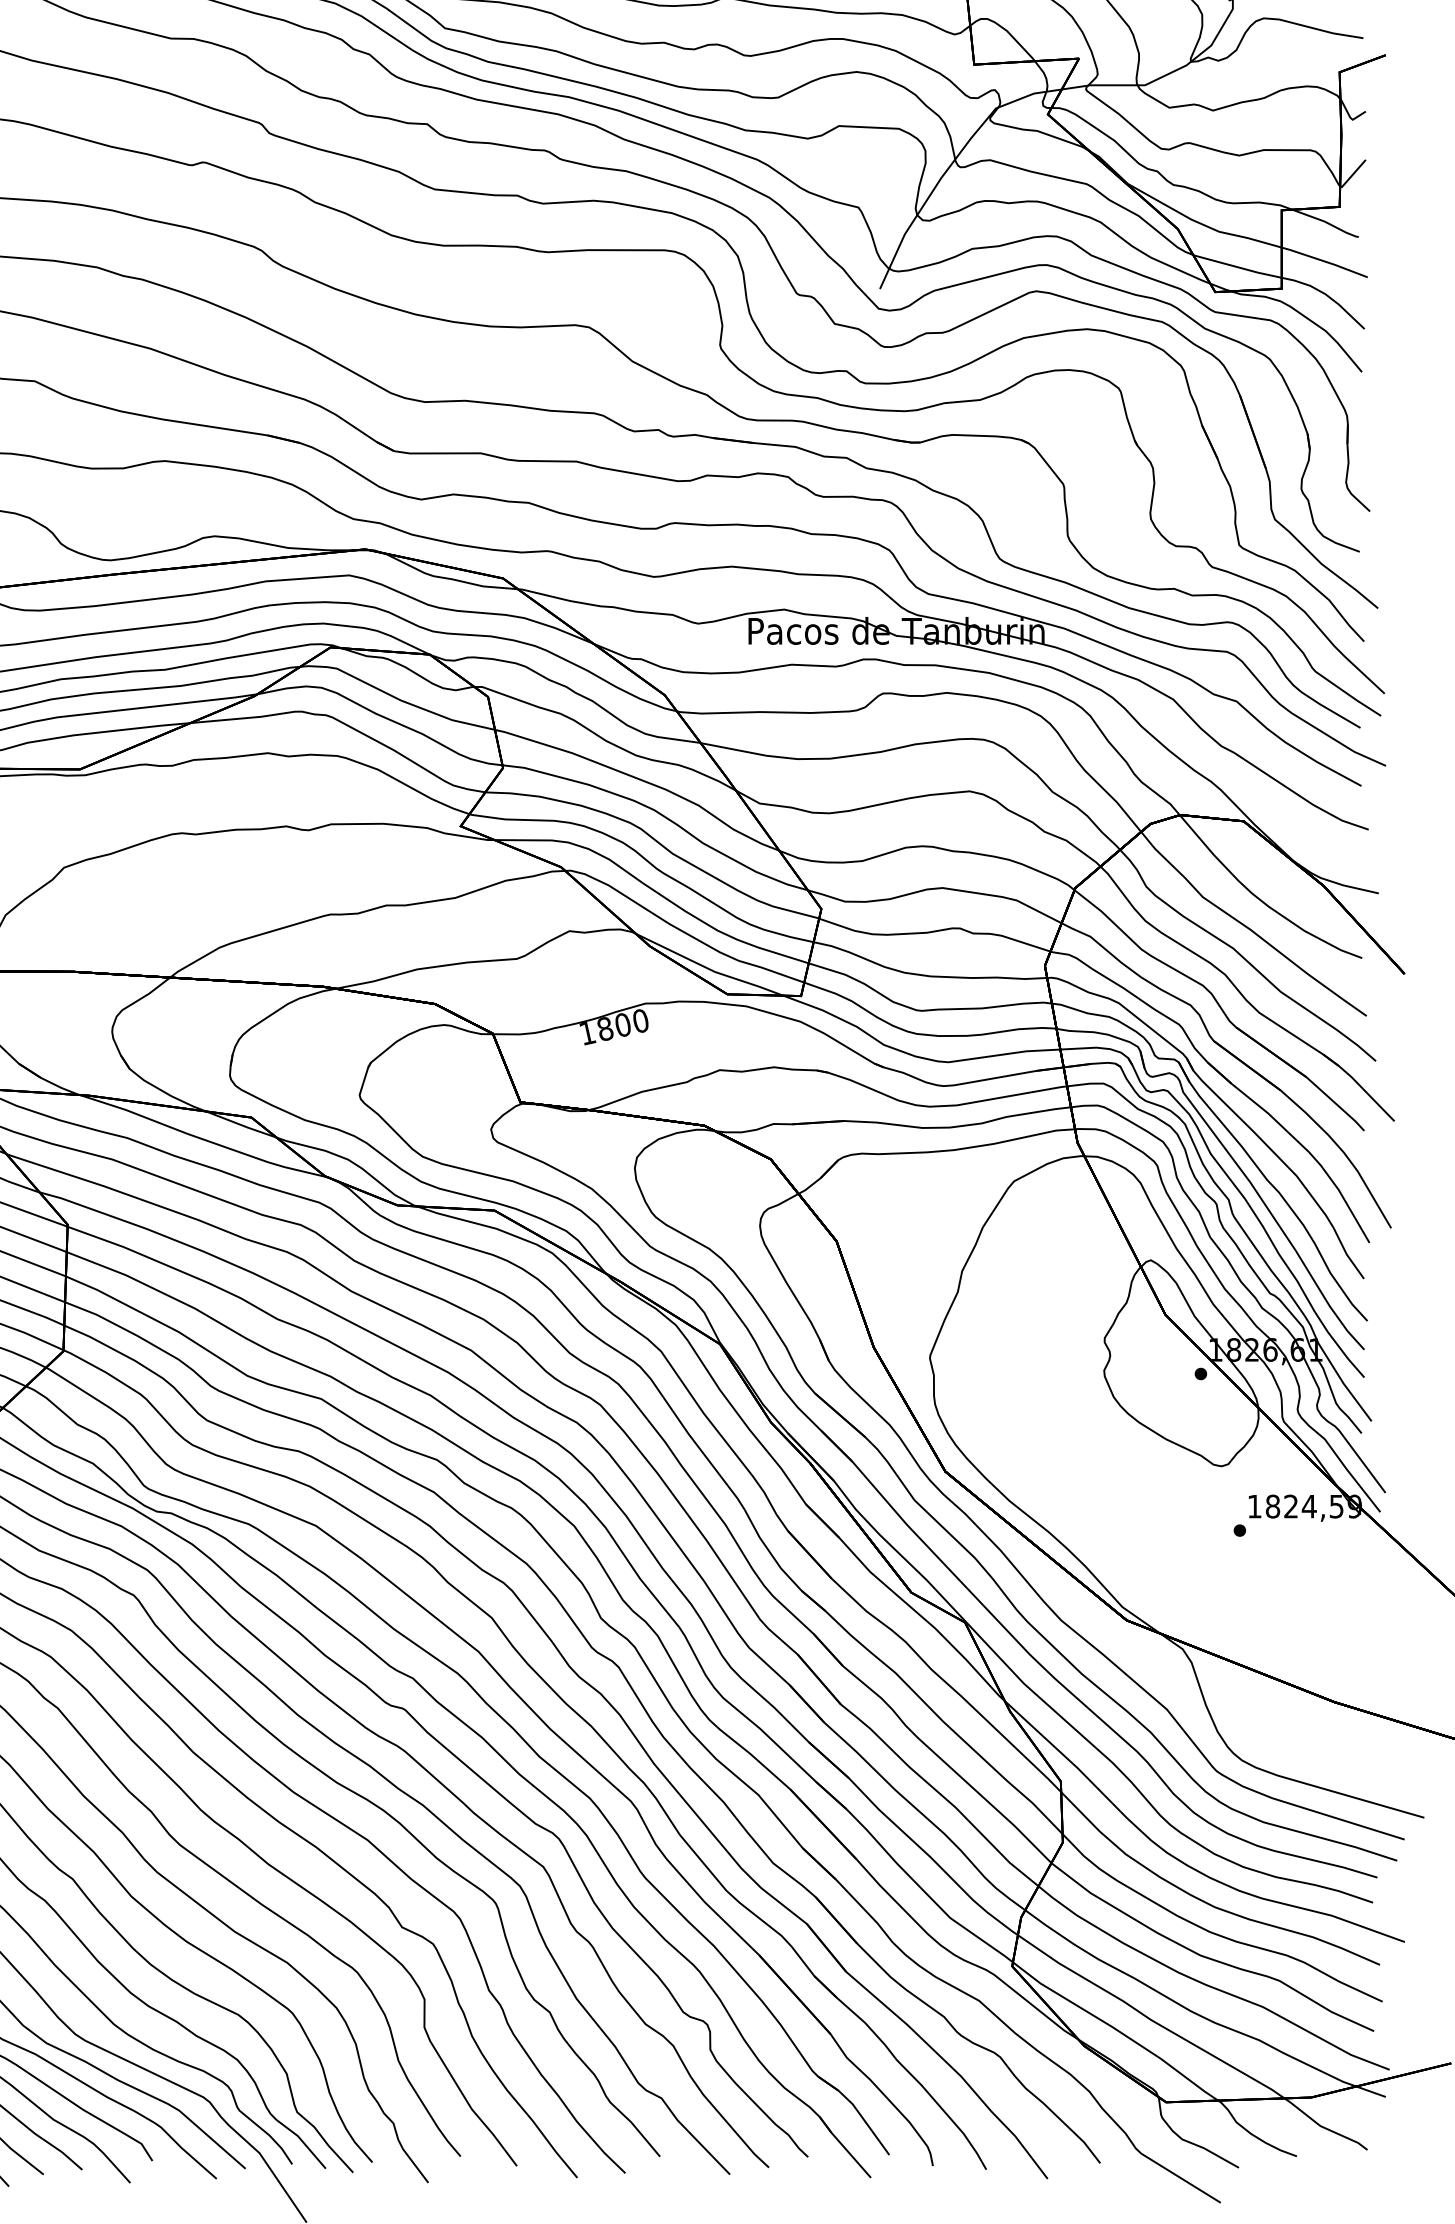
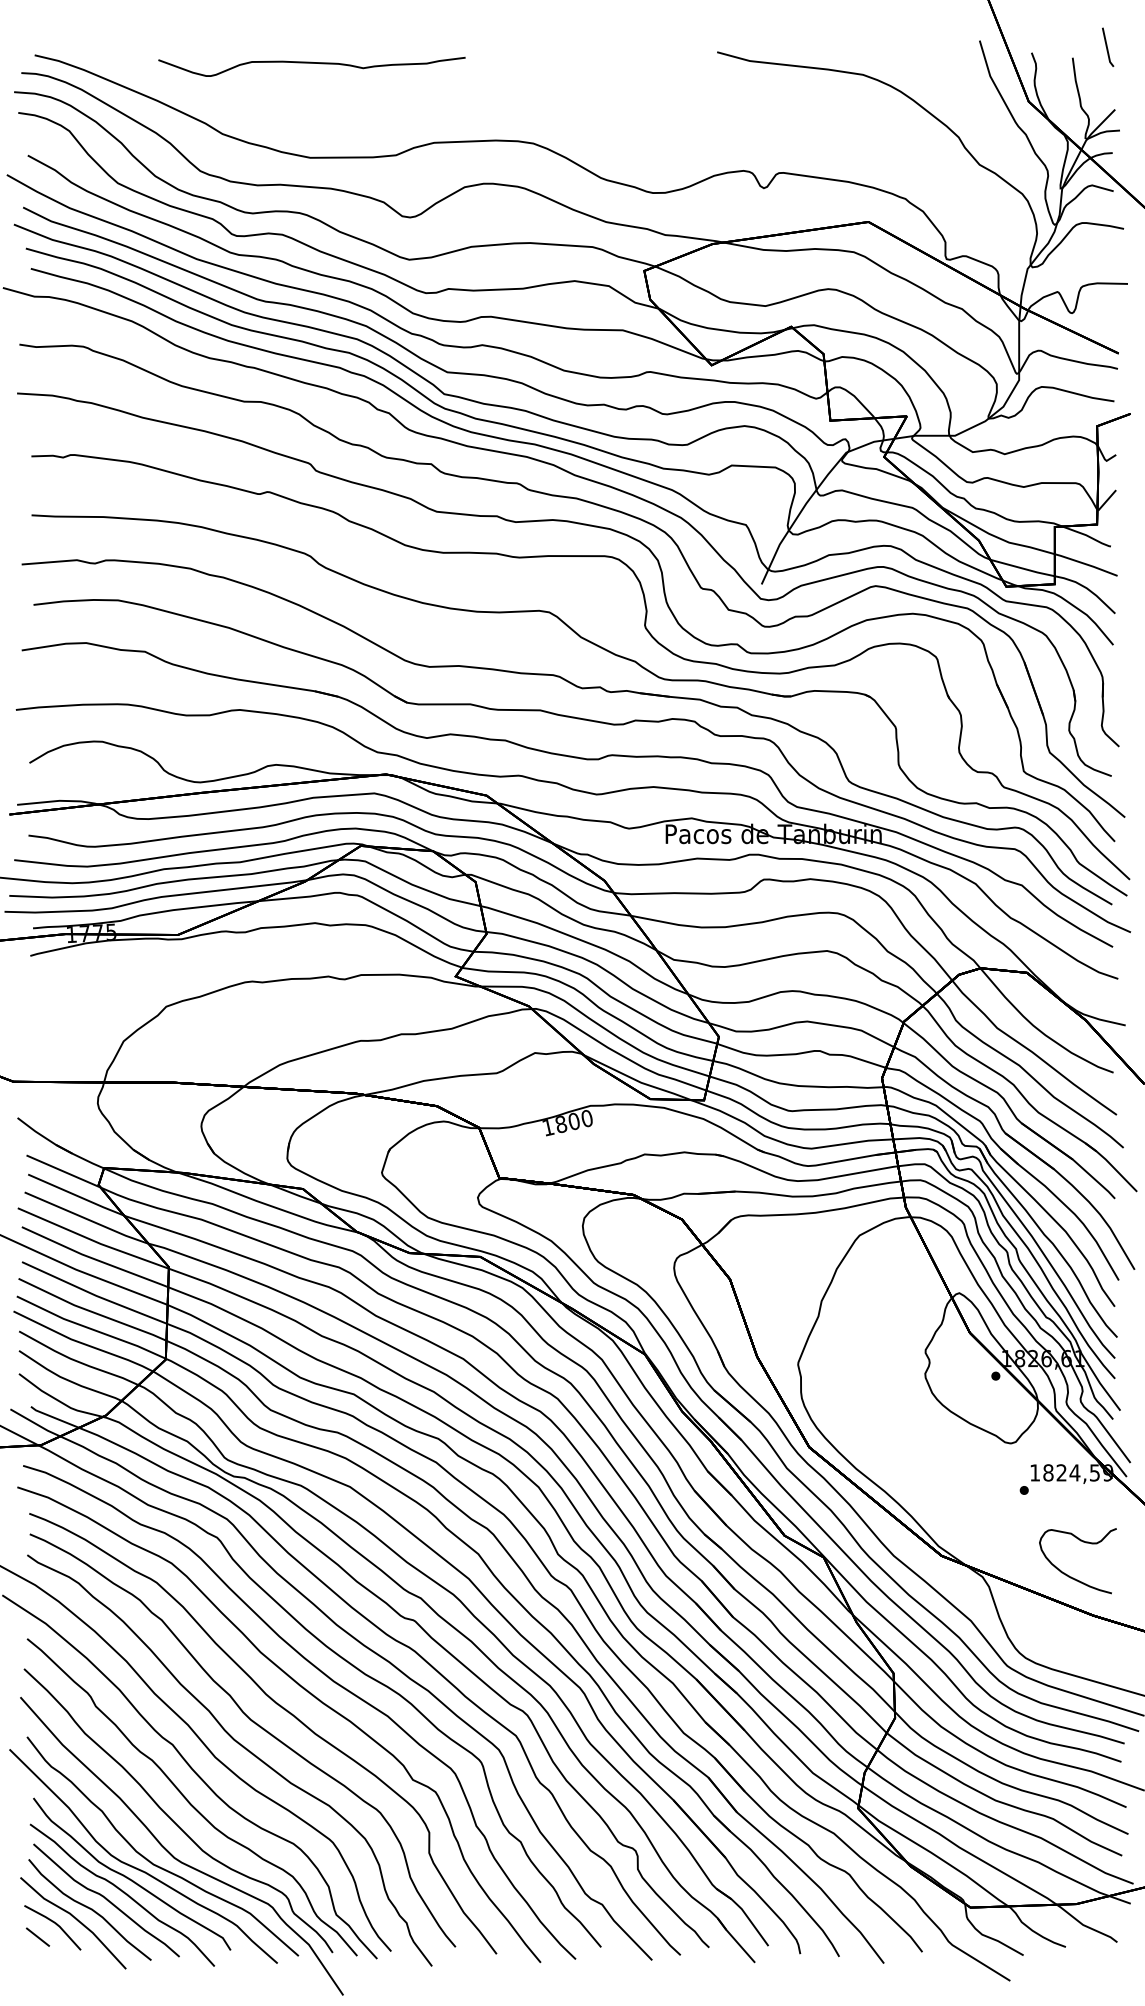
curve: (1301, 1647) -> (1069, 1575), added

